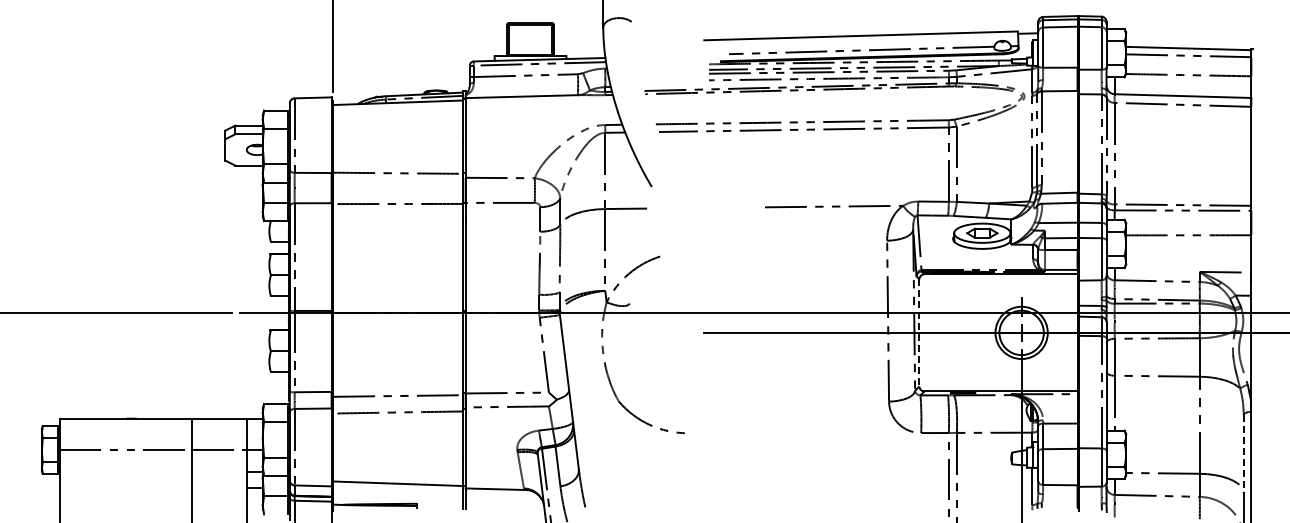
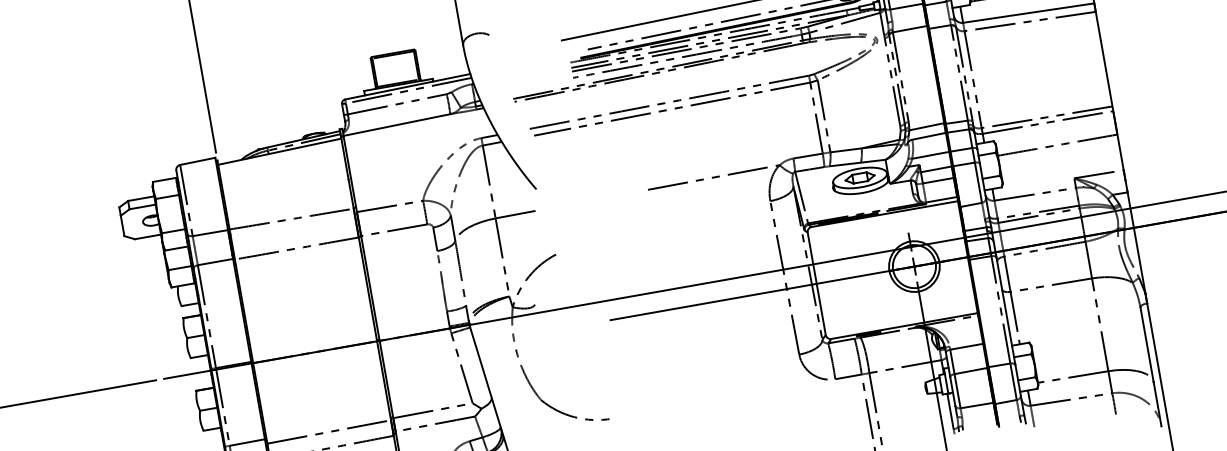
line: (919, 332) -> (816, 283), dashed -> solid
line: (1243, 454) -> (1146, 345), dashed -> solid

